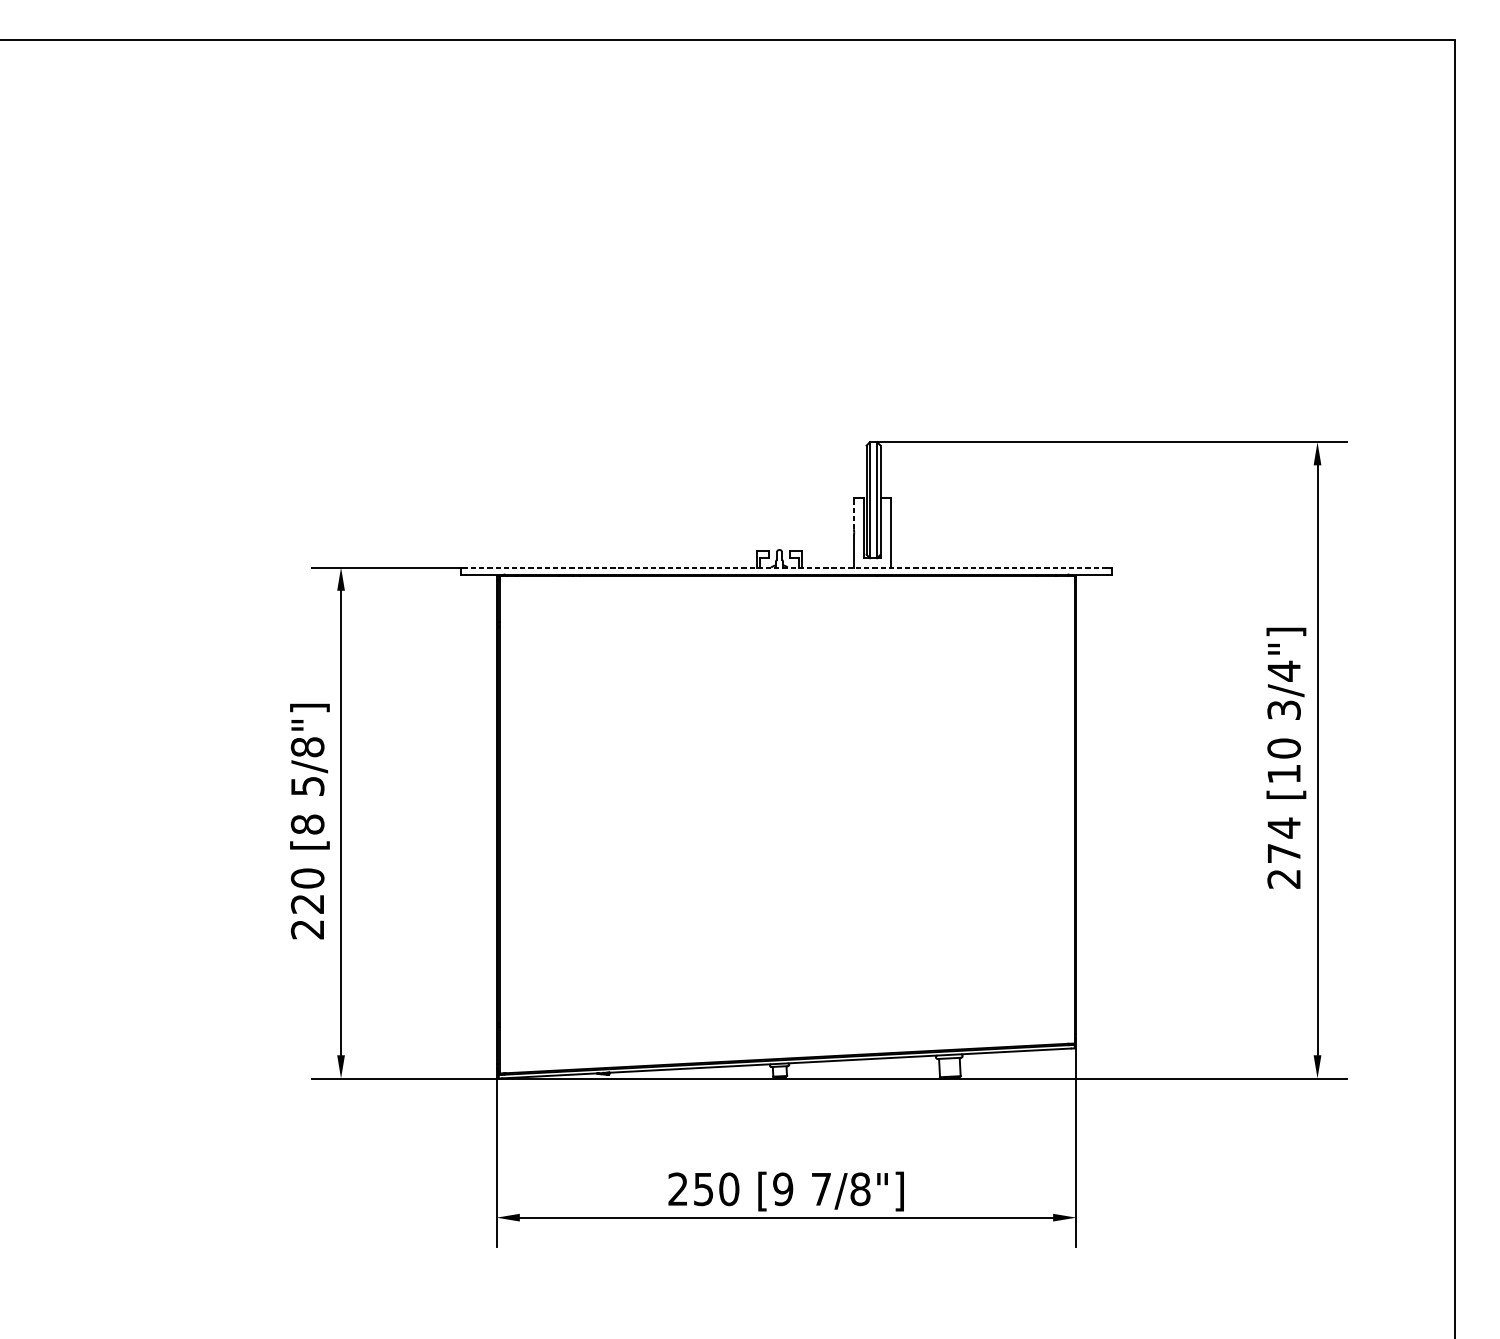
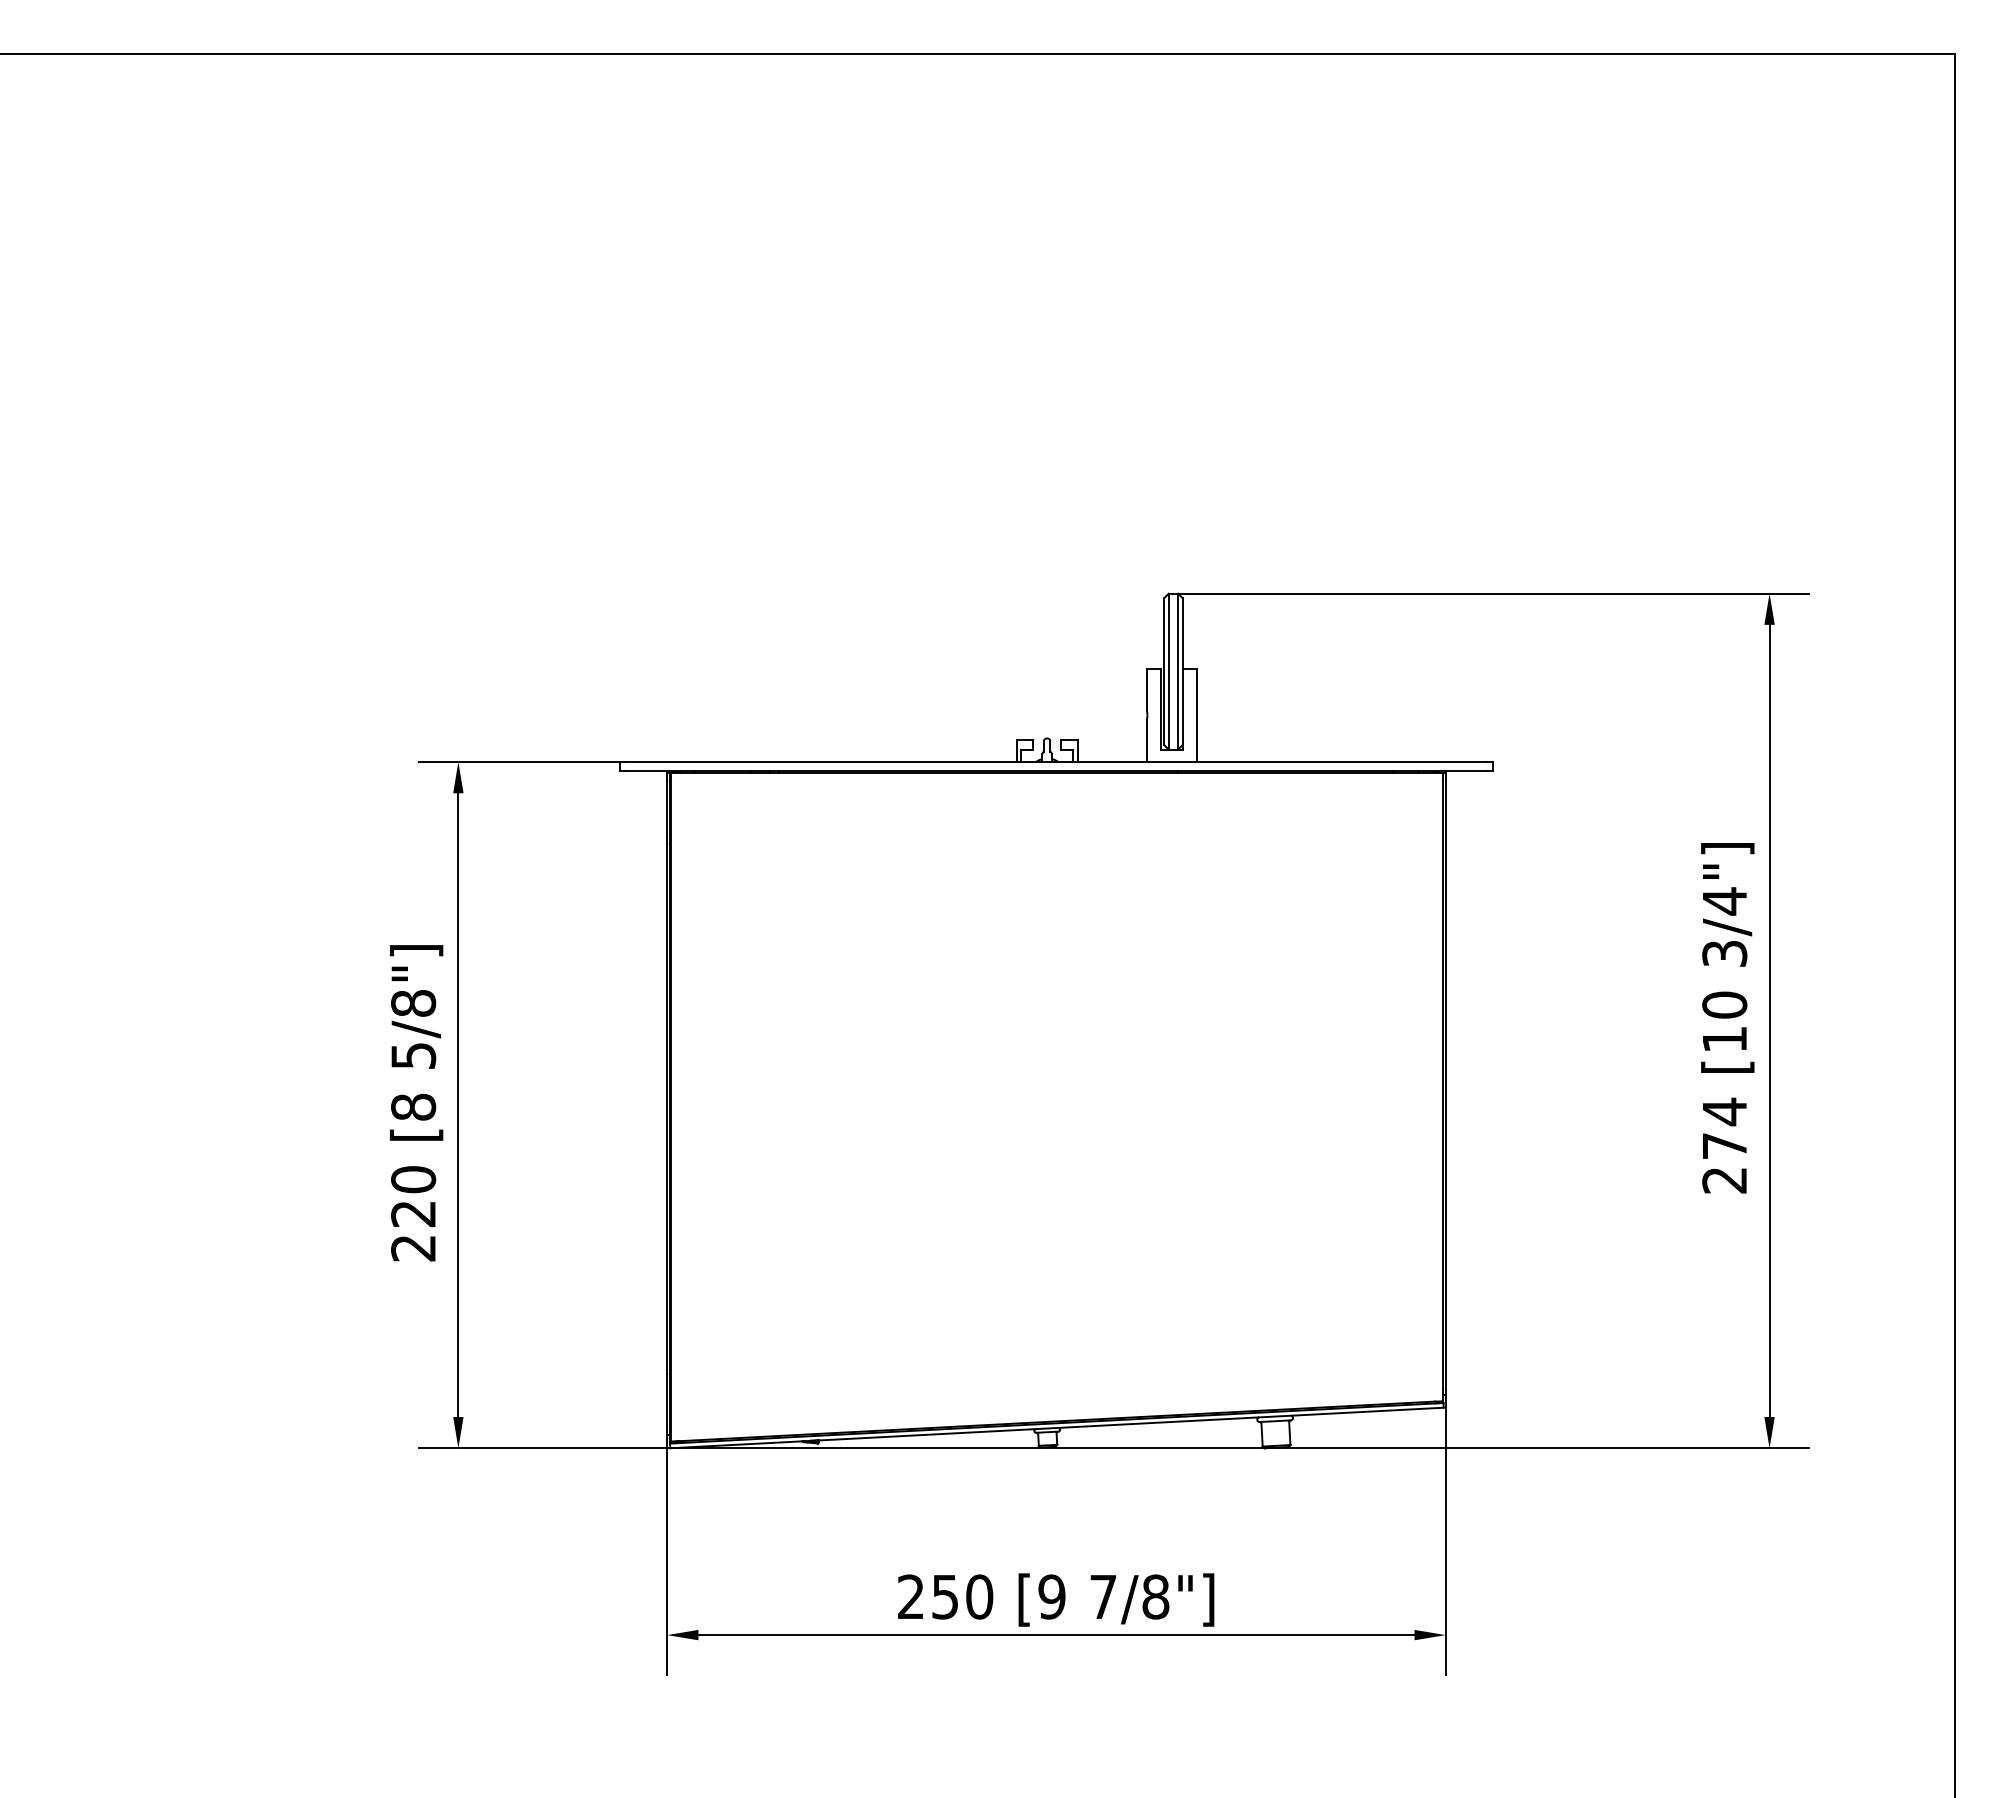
line: (853, 513) -> (1146, 689), dashed -> solid
line: (786, 567) -> (1056, 762), dashed -> solid

